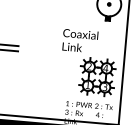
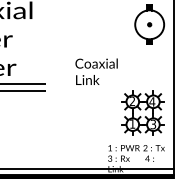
text: (80, 40) -> (96, 71), moved

